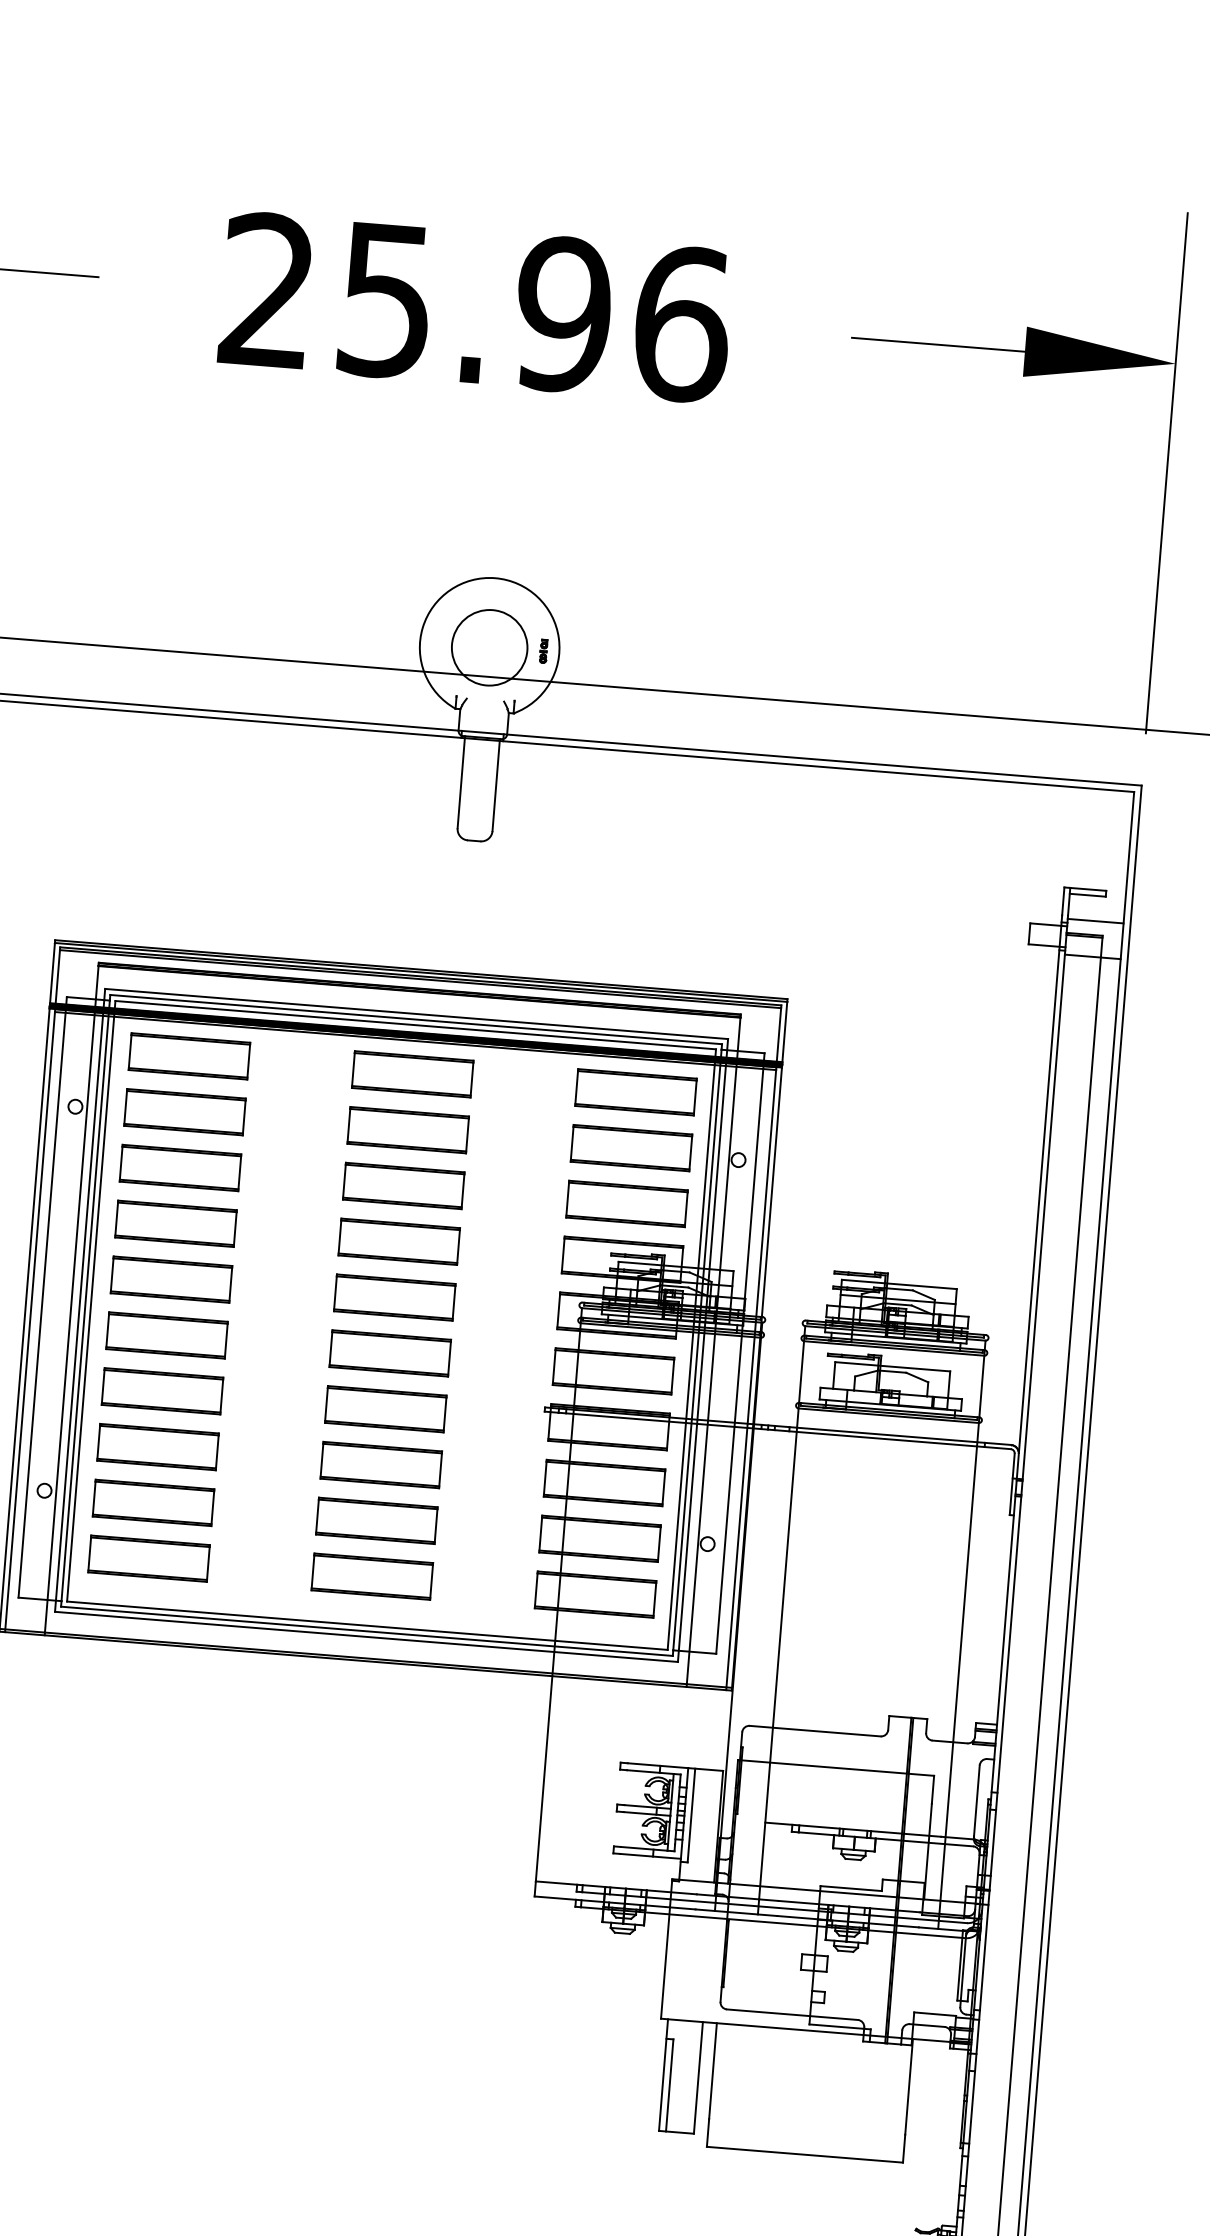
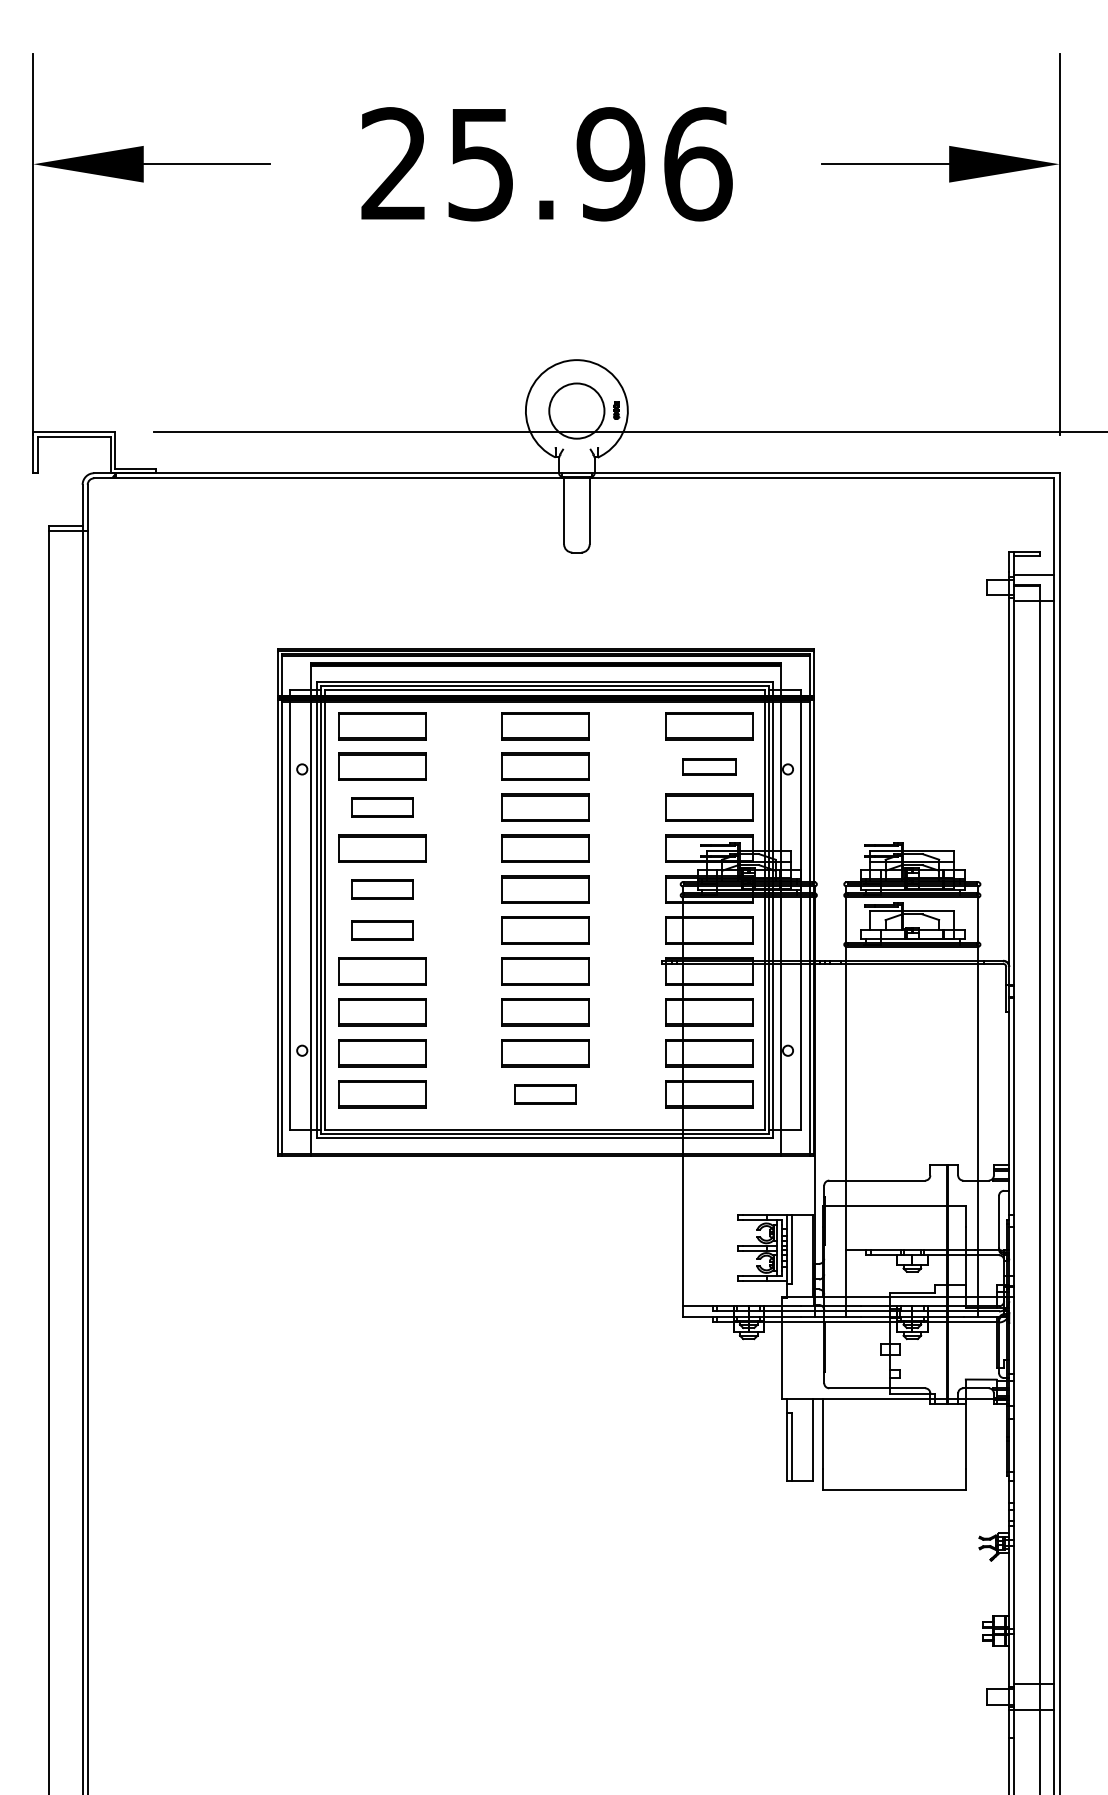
part: (631, 1147) -> (709, 766), size x0.6
part: (180, 1167) -> (382, 807), size x0.7
part: (171, 1279) -> (382, 889), size x0.7
part: (167, 1335) -> (382, 930), size x0.7
part: (371, 1577) -> (545, 1094), size x0.7

